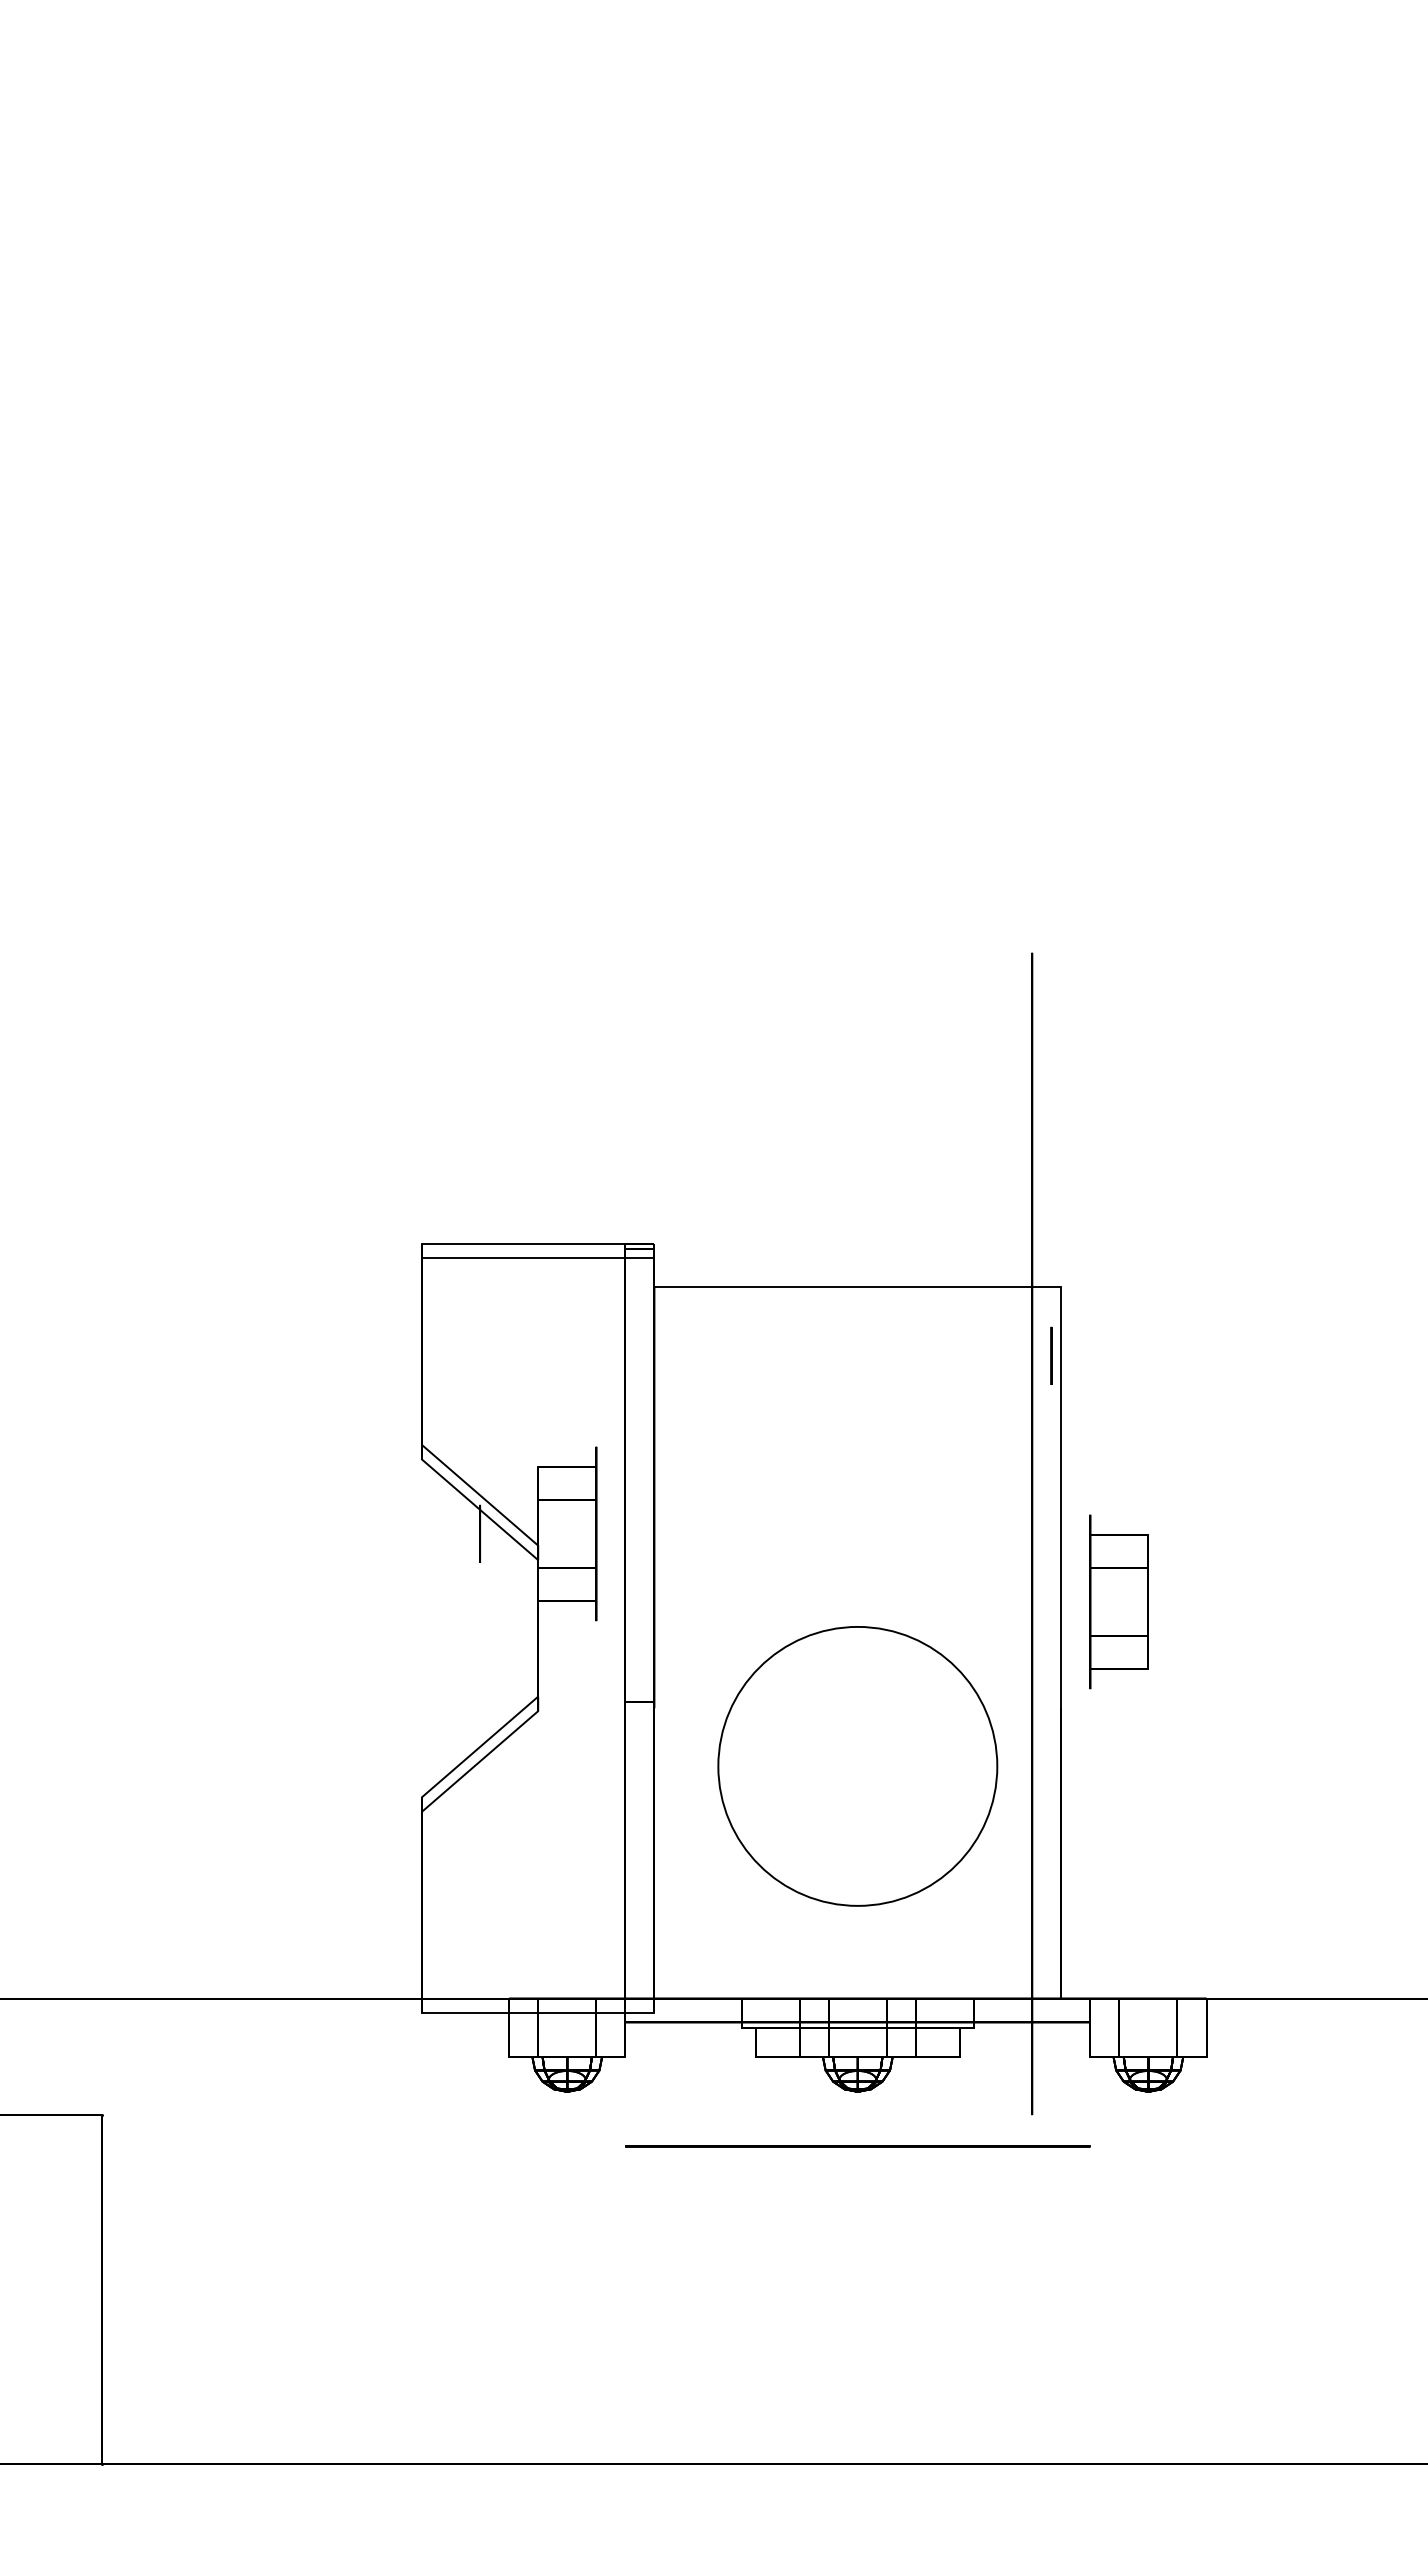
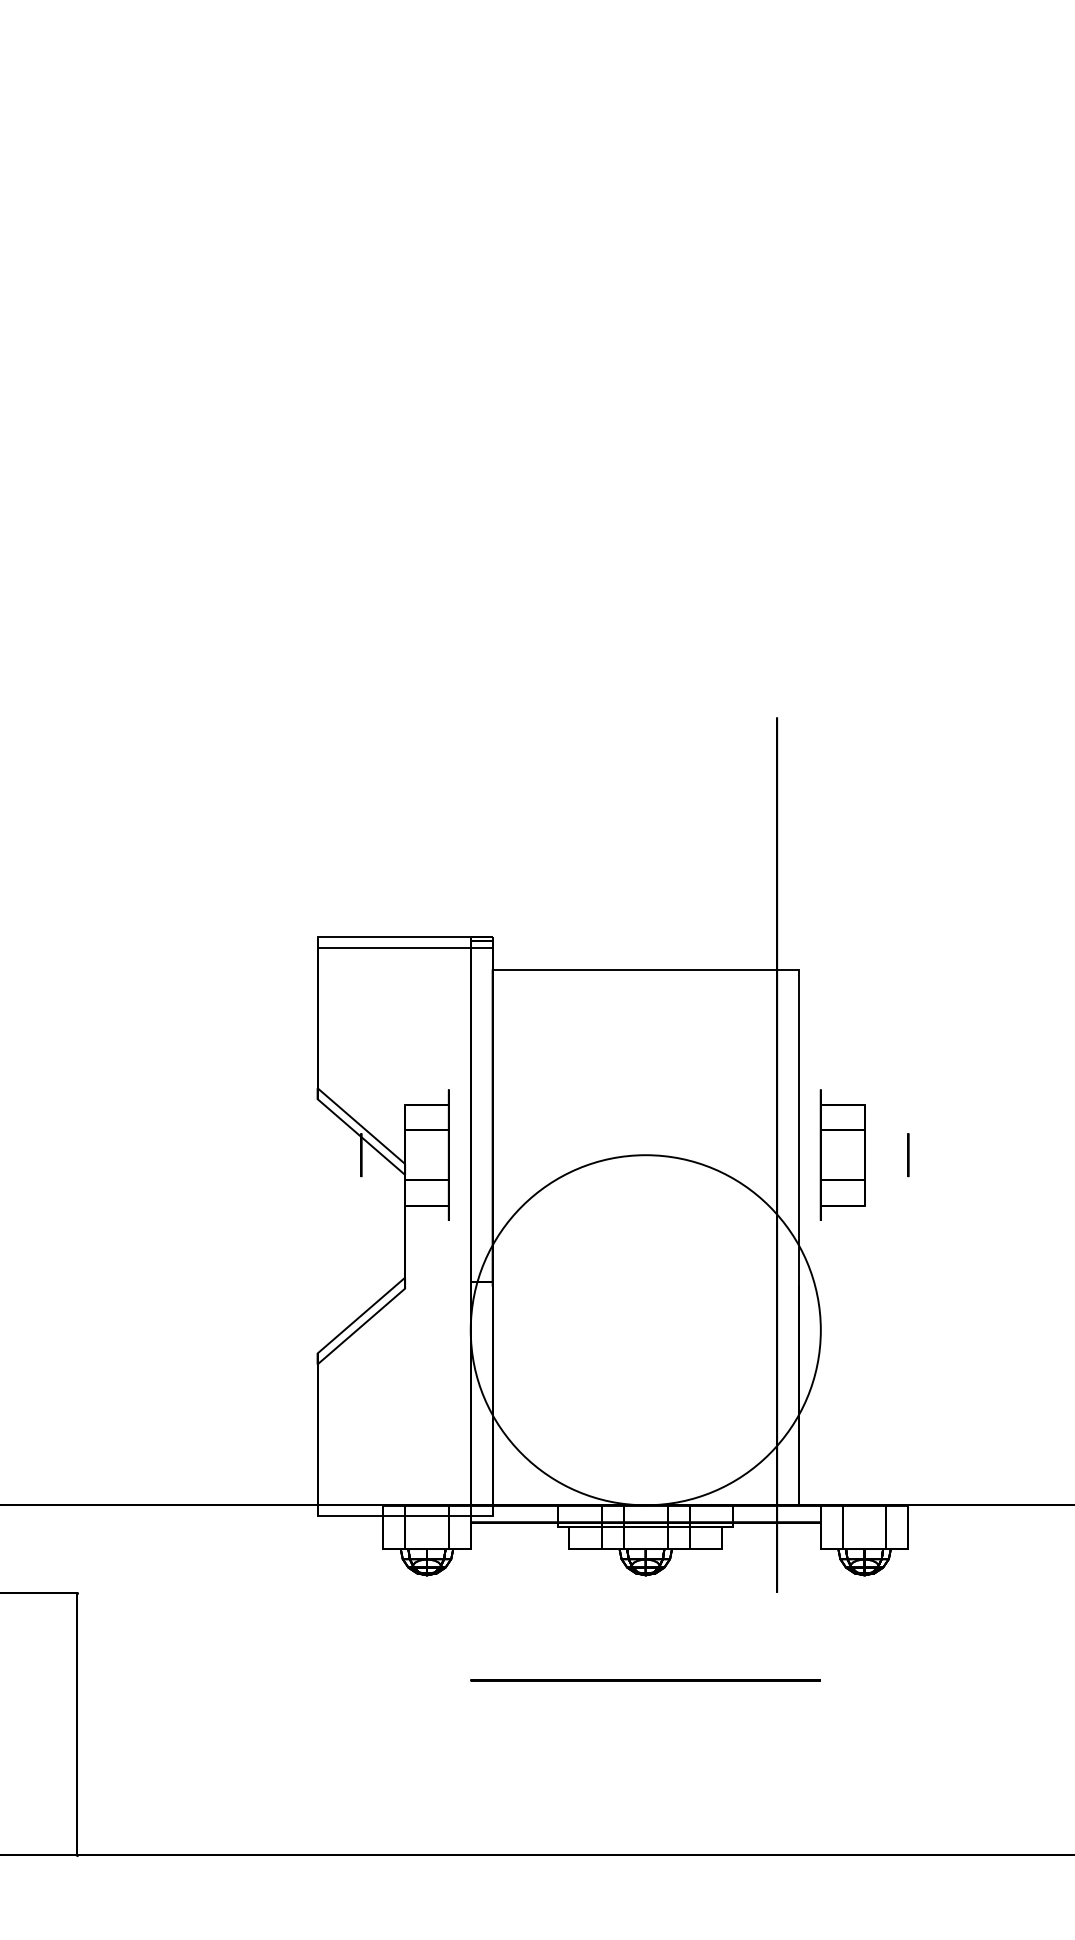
circle: (1051, 1355) -> (908, 1154), moved
part: (1118, 1601) -> (842, 1154), moved
circle: (857, 1765) -> (645, 1329), size x1.67
line: (857, 2146) -> (645, 1680), moved

